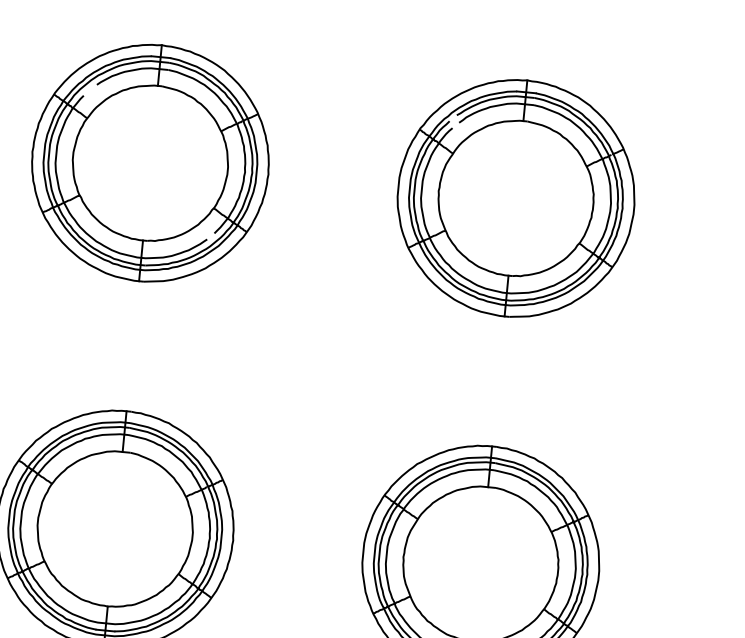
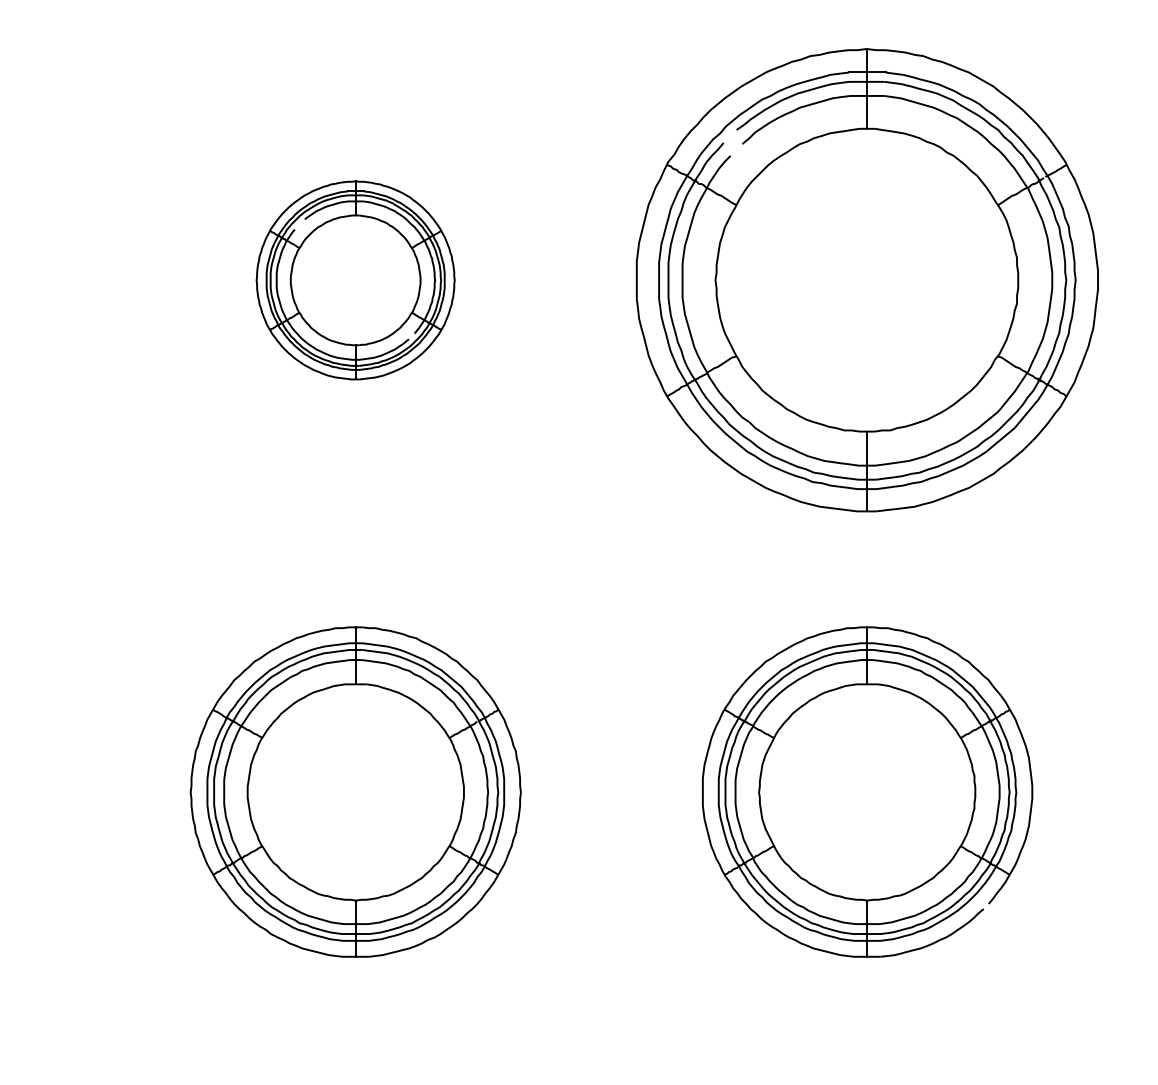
part: (150, 163) -> (355, 280), size x0.6
part: (516, 198) -> (867, 280), size x1.4

